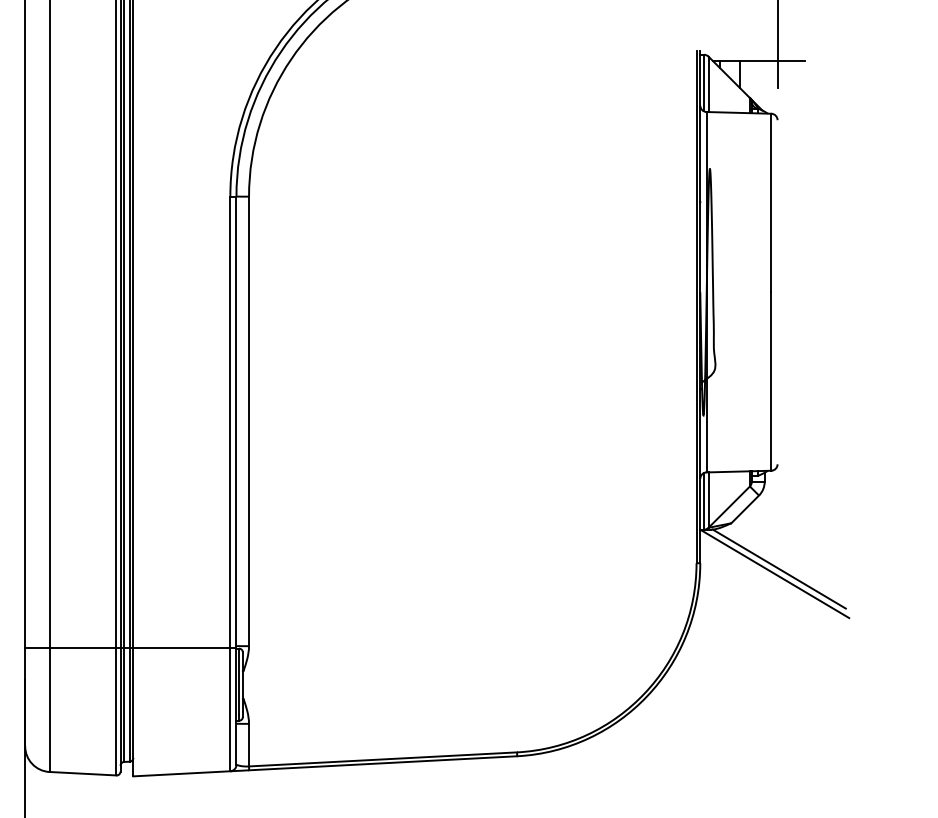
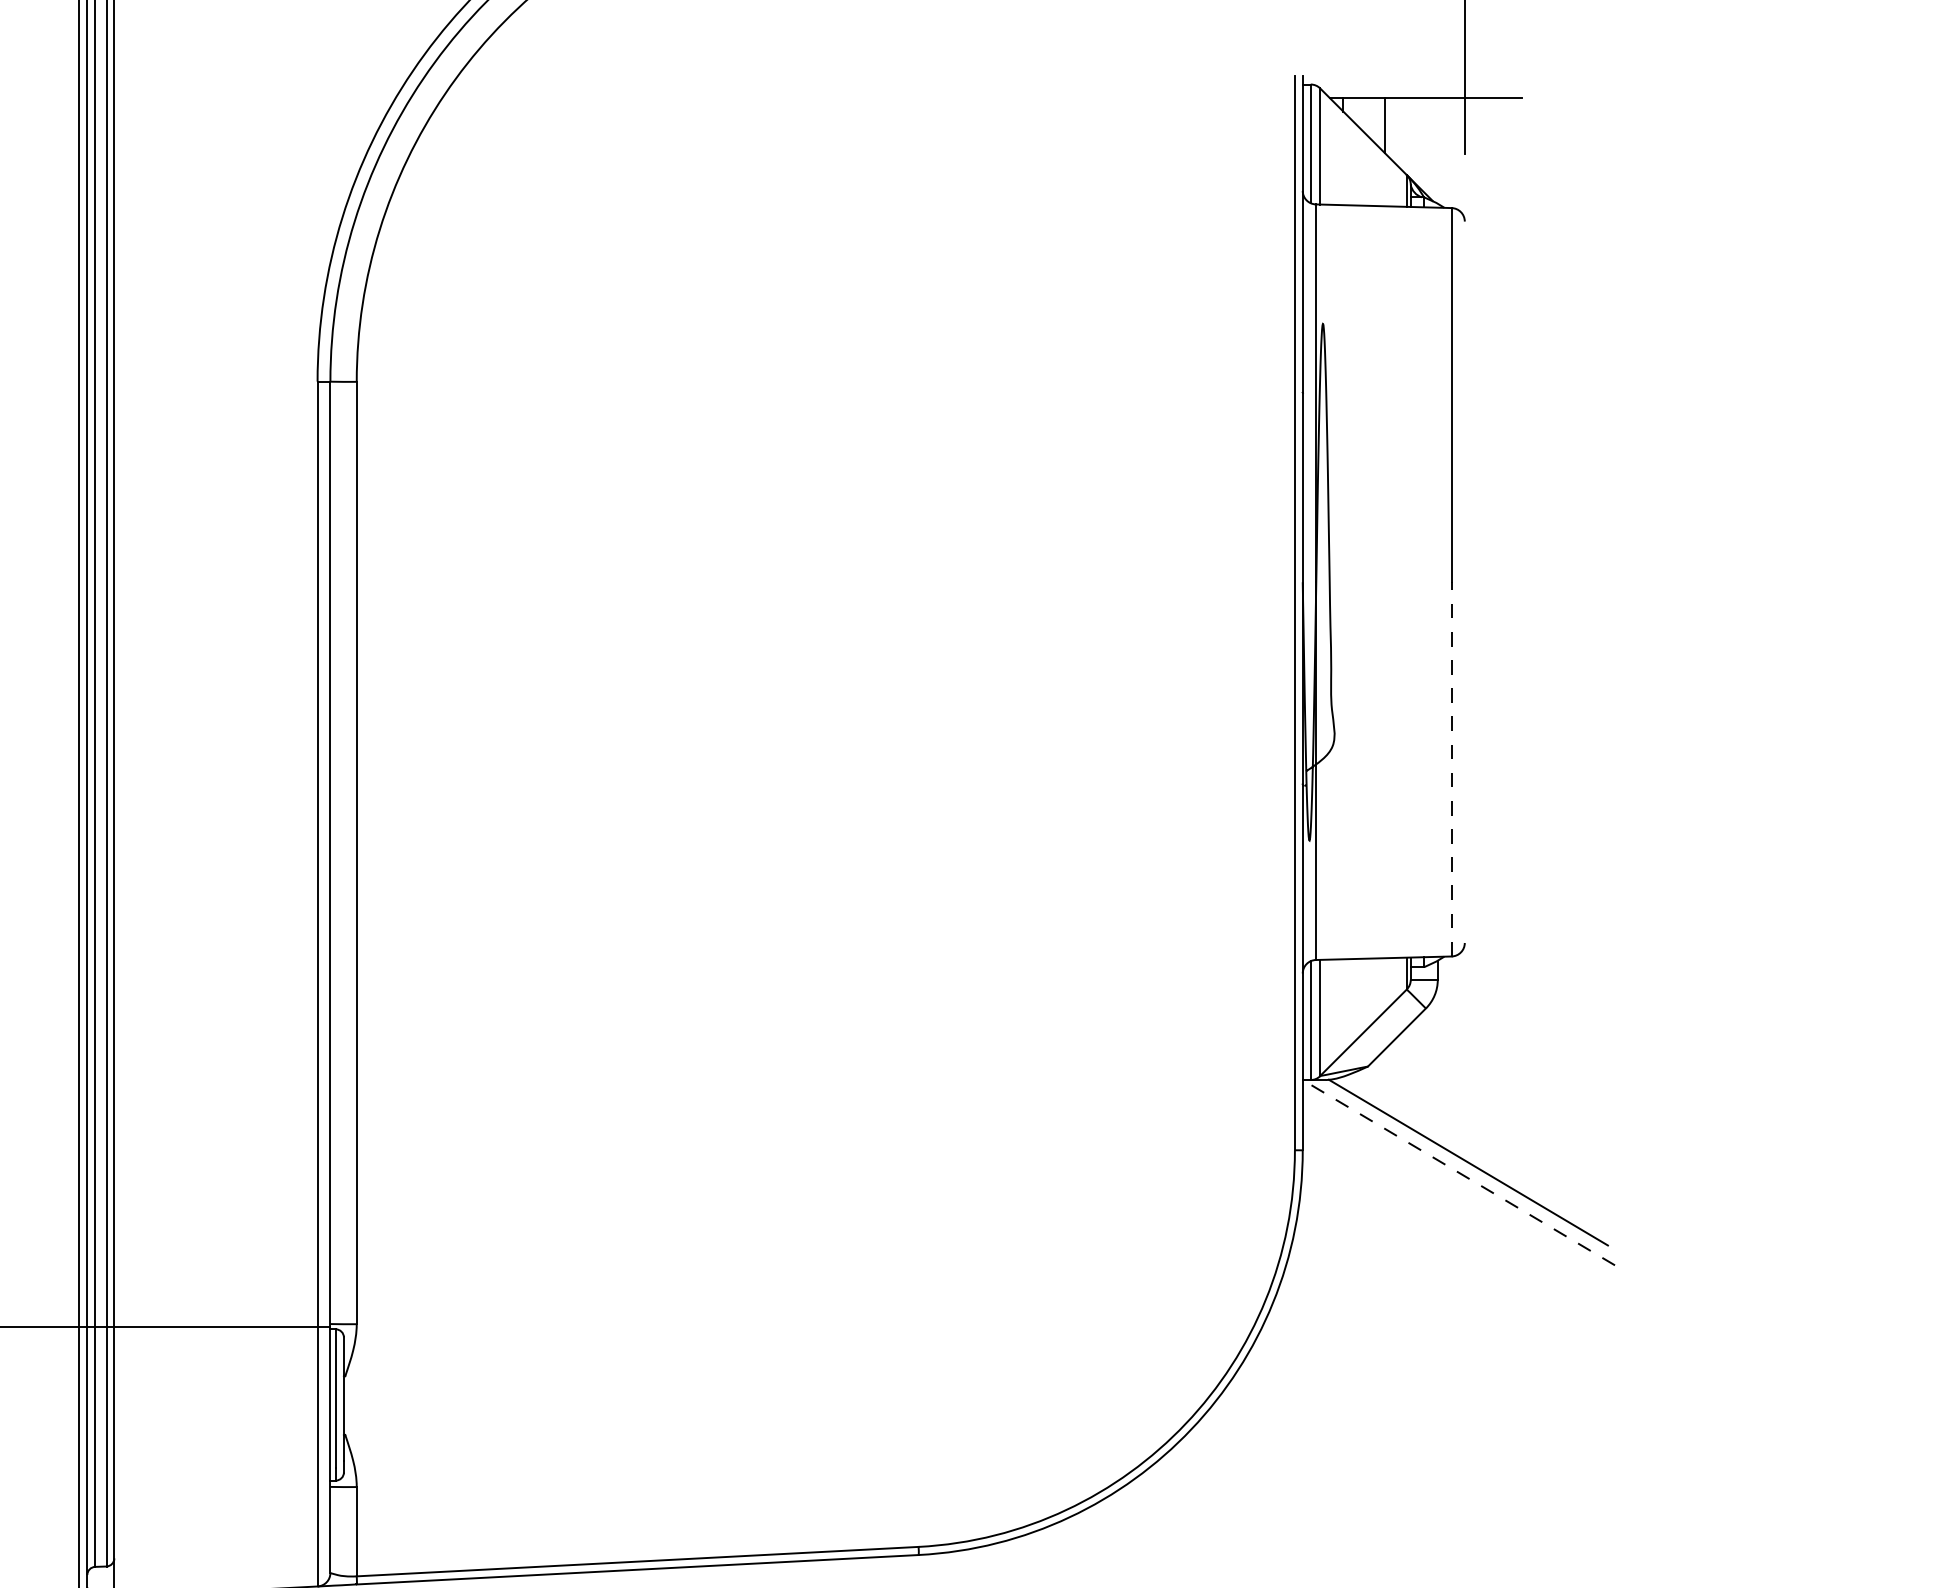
line: (771, 381) -> (1452, 769), solid -> dashed
line: (774, 573) -> (1458, 1171), solid -> dashed

